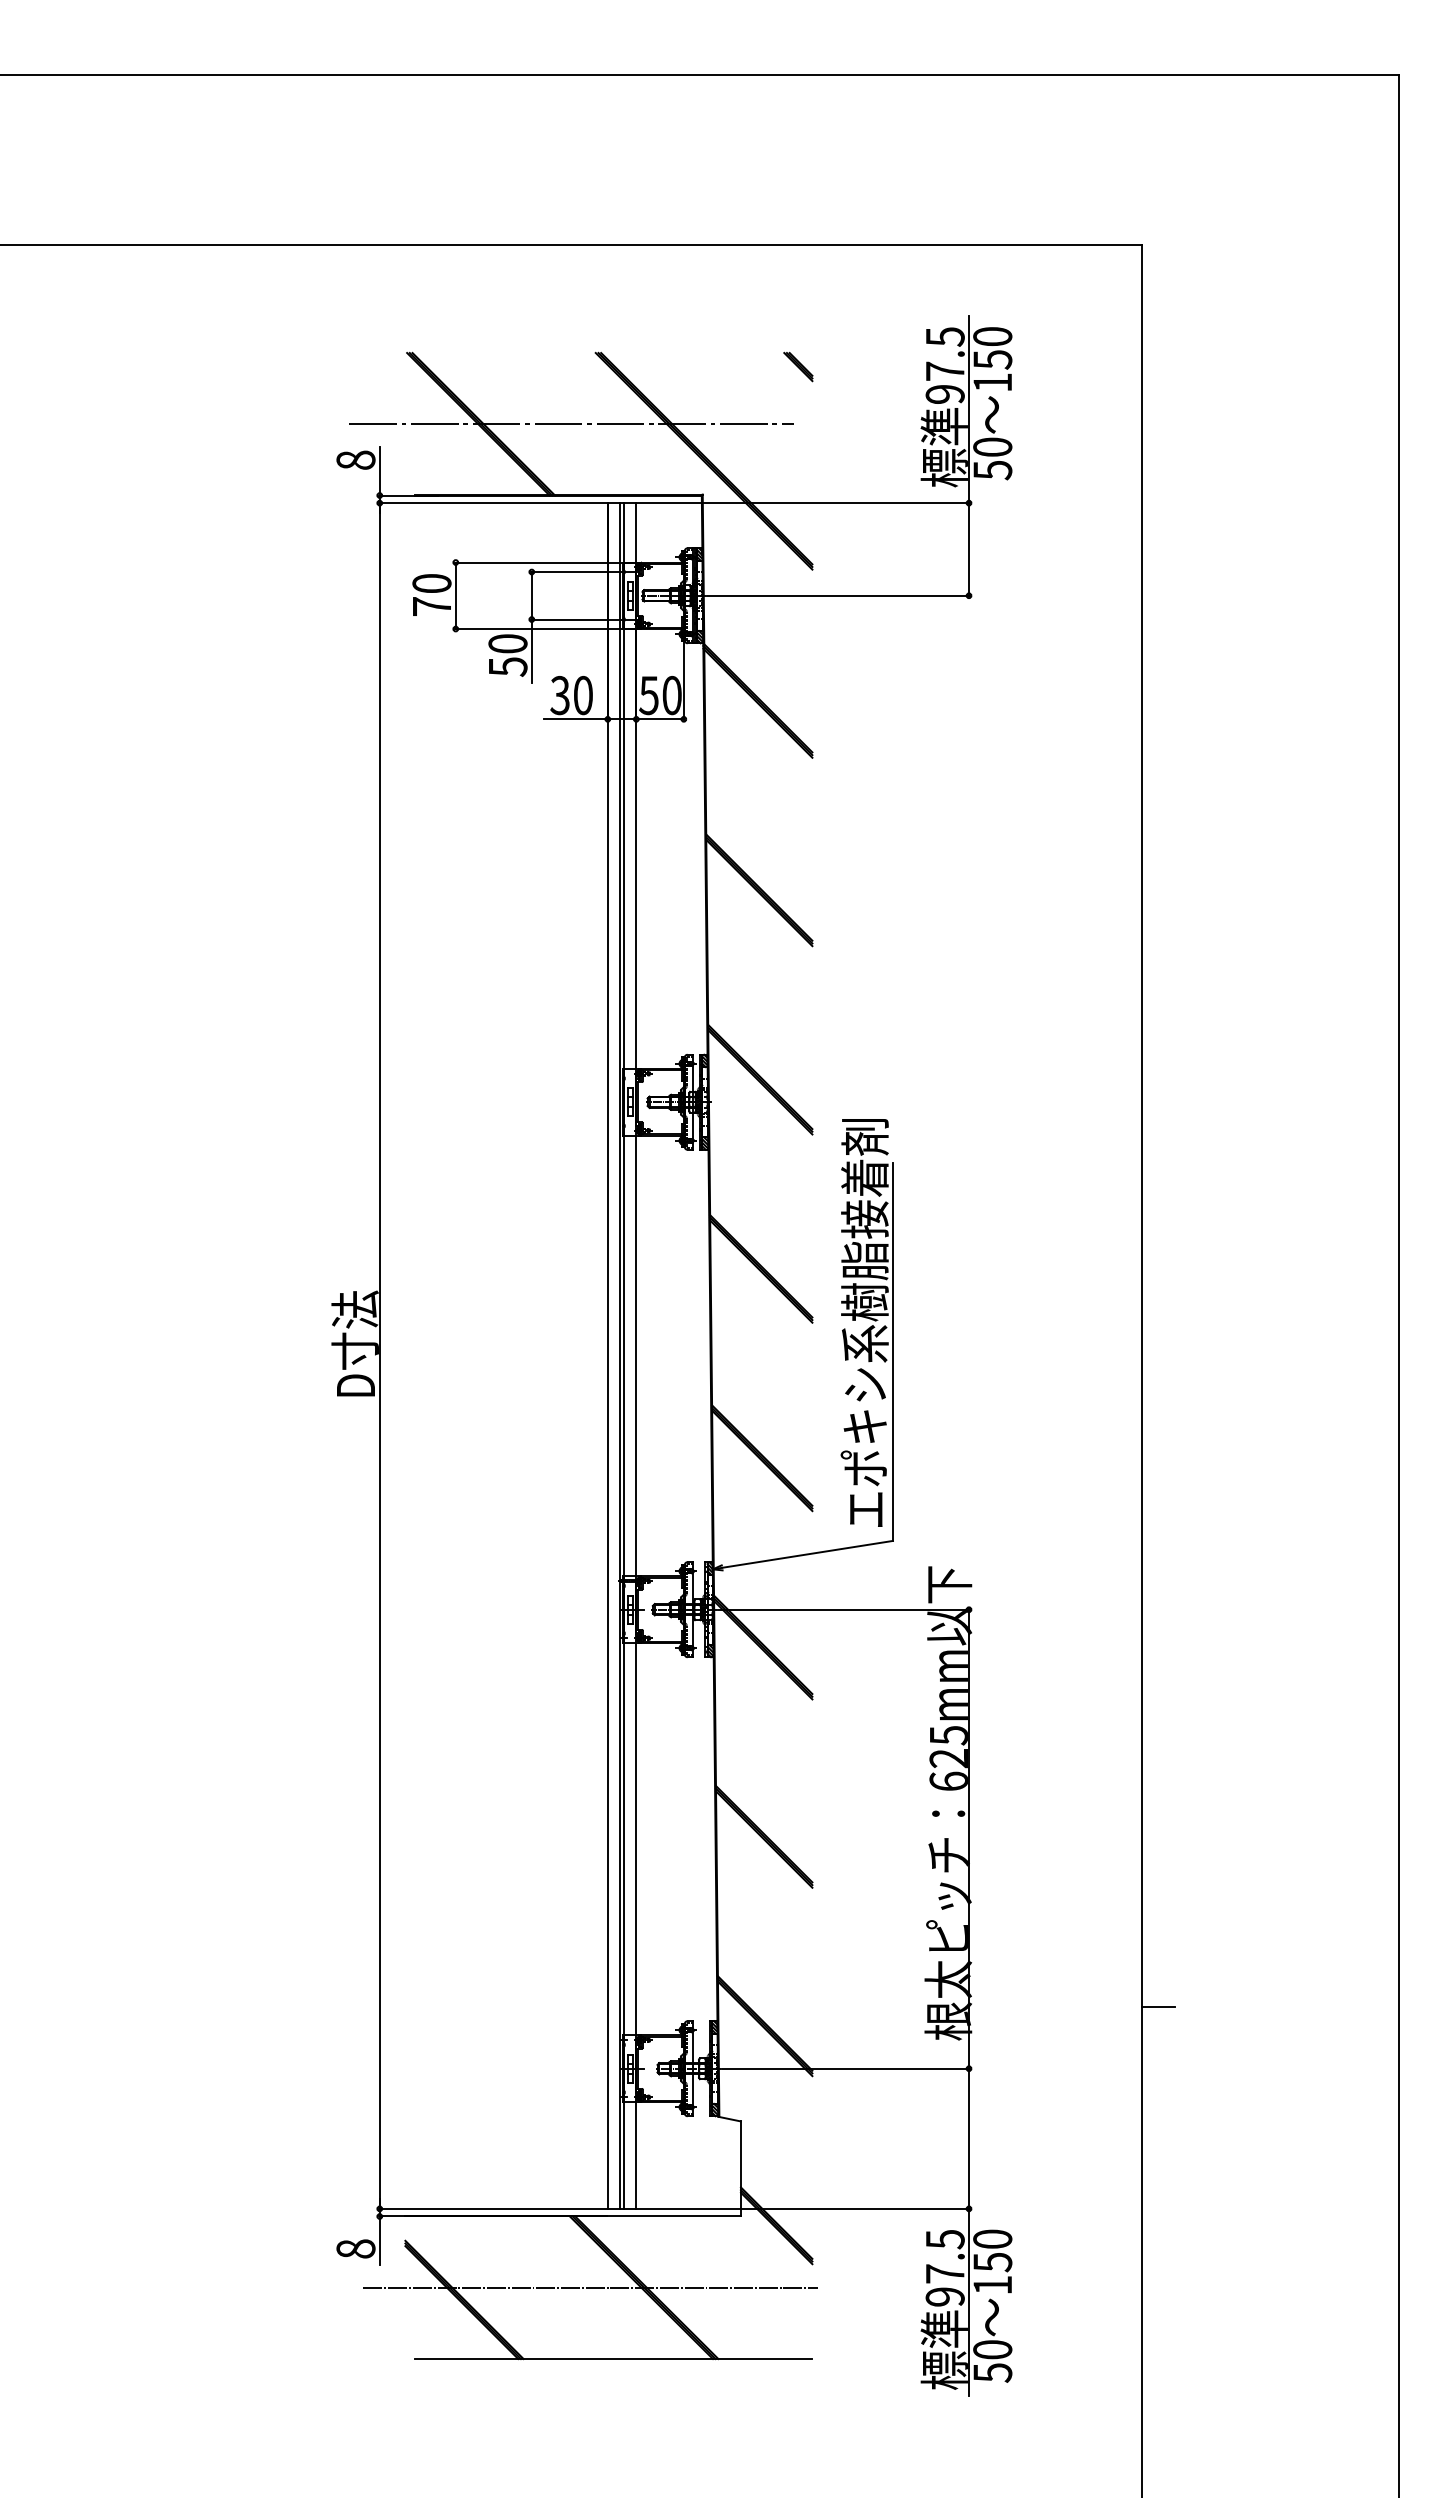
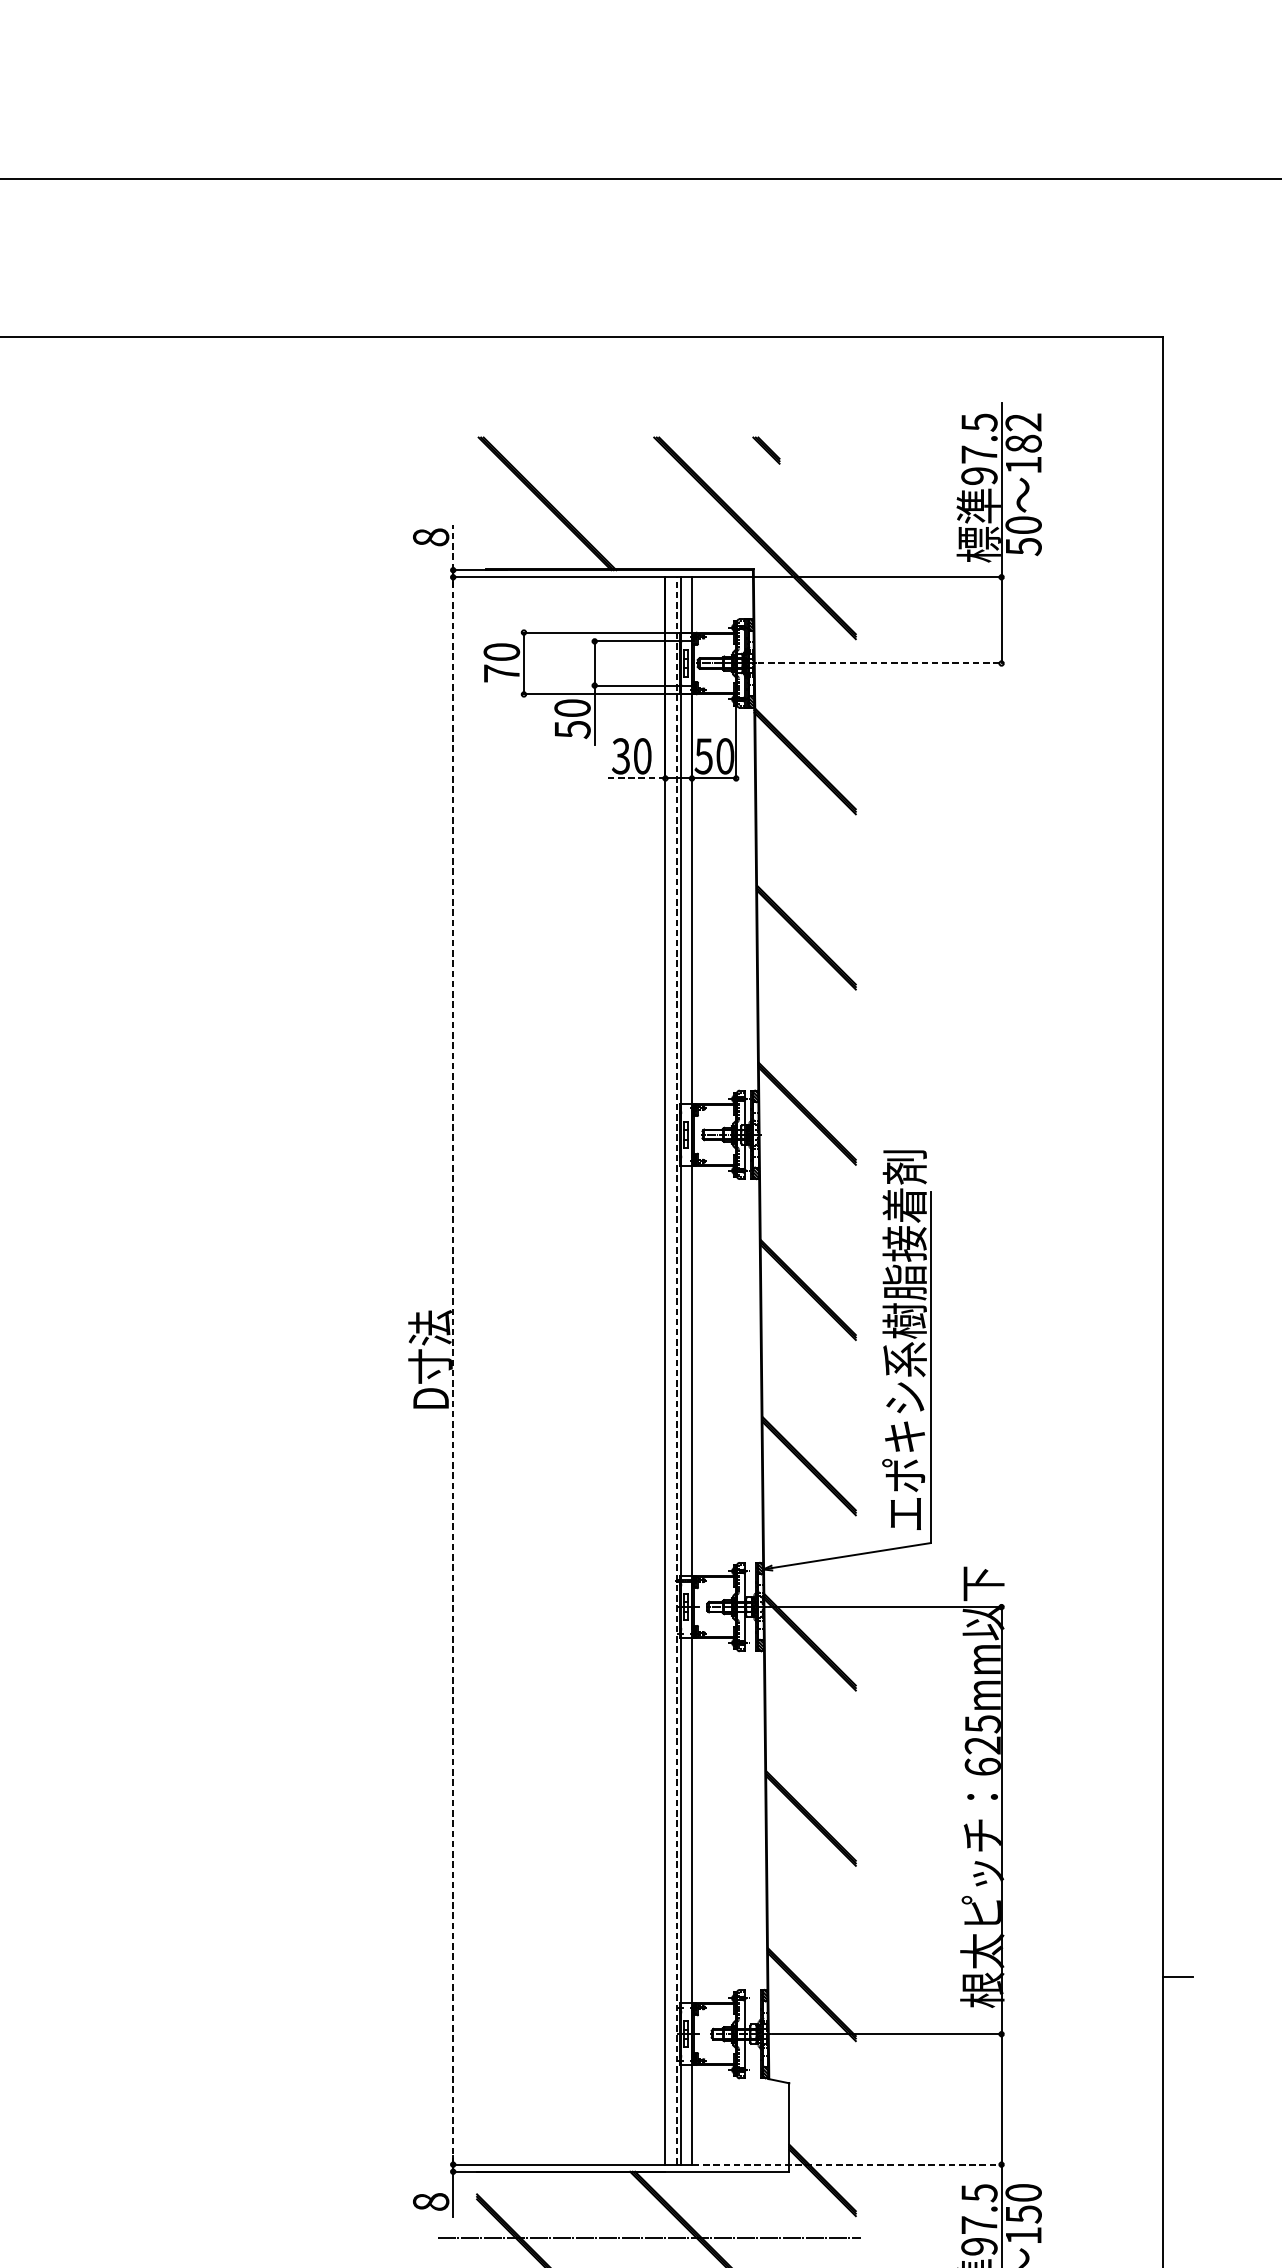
text: (992, 348) -> (1023, 433), 150 -> 182
part: (798, 366) -> (766, 450), moved
line: (571, 424) -> (631, 504), removed
line: (379, 470) -> (452, 546), solid -> dashed
line: (839, 595) -> (881, 663), solid -> dashed
line: (575, 719) -> (635, 778), solid -> dashed
line: (379, 1356) -> (452, 1371), solid -> dashed
line: (619, 1356) -> (676, 1371), solid -> dashed
line: (804, 2208) -> (848, 2164), solid -> dashed

